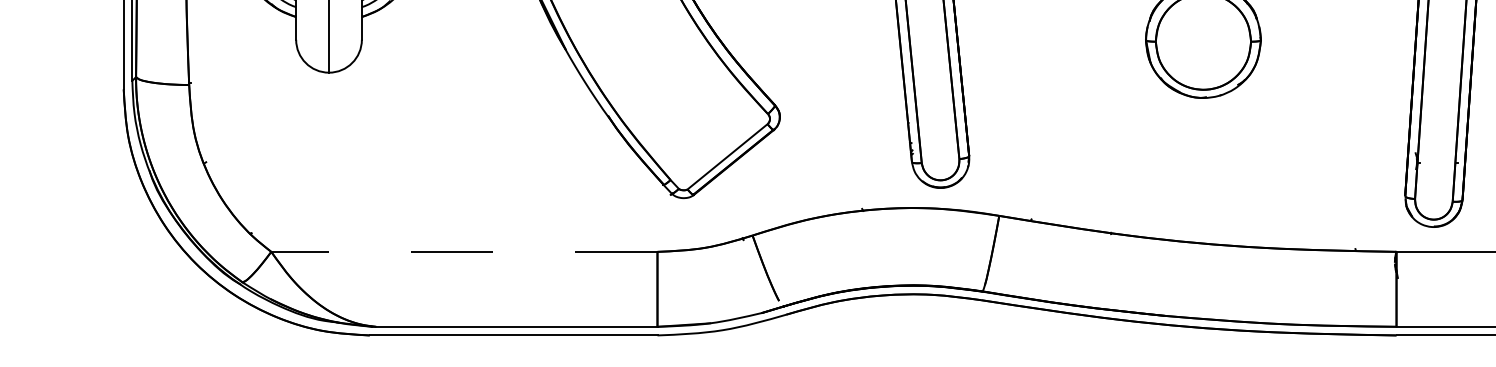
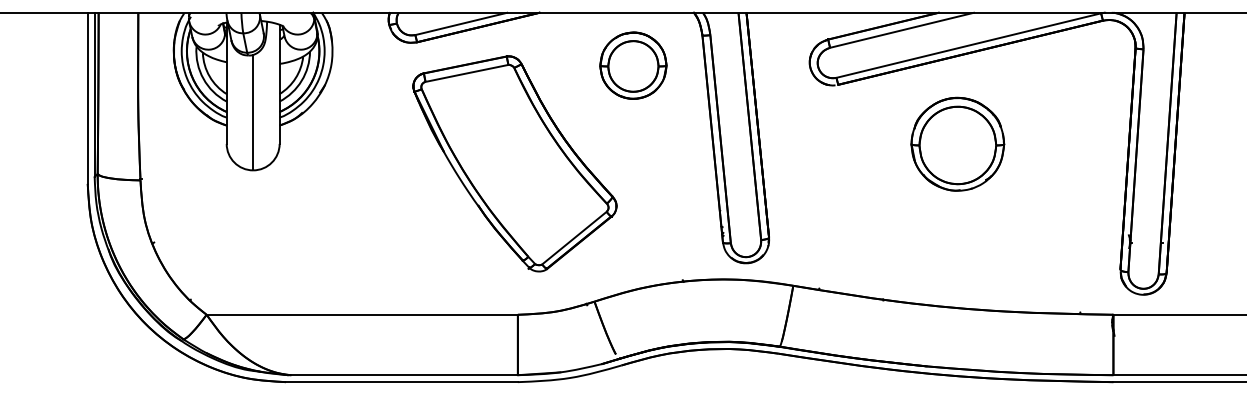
line: (464, 251) -> (362, 314), dashed -> solid

